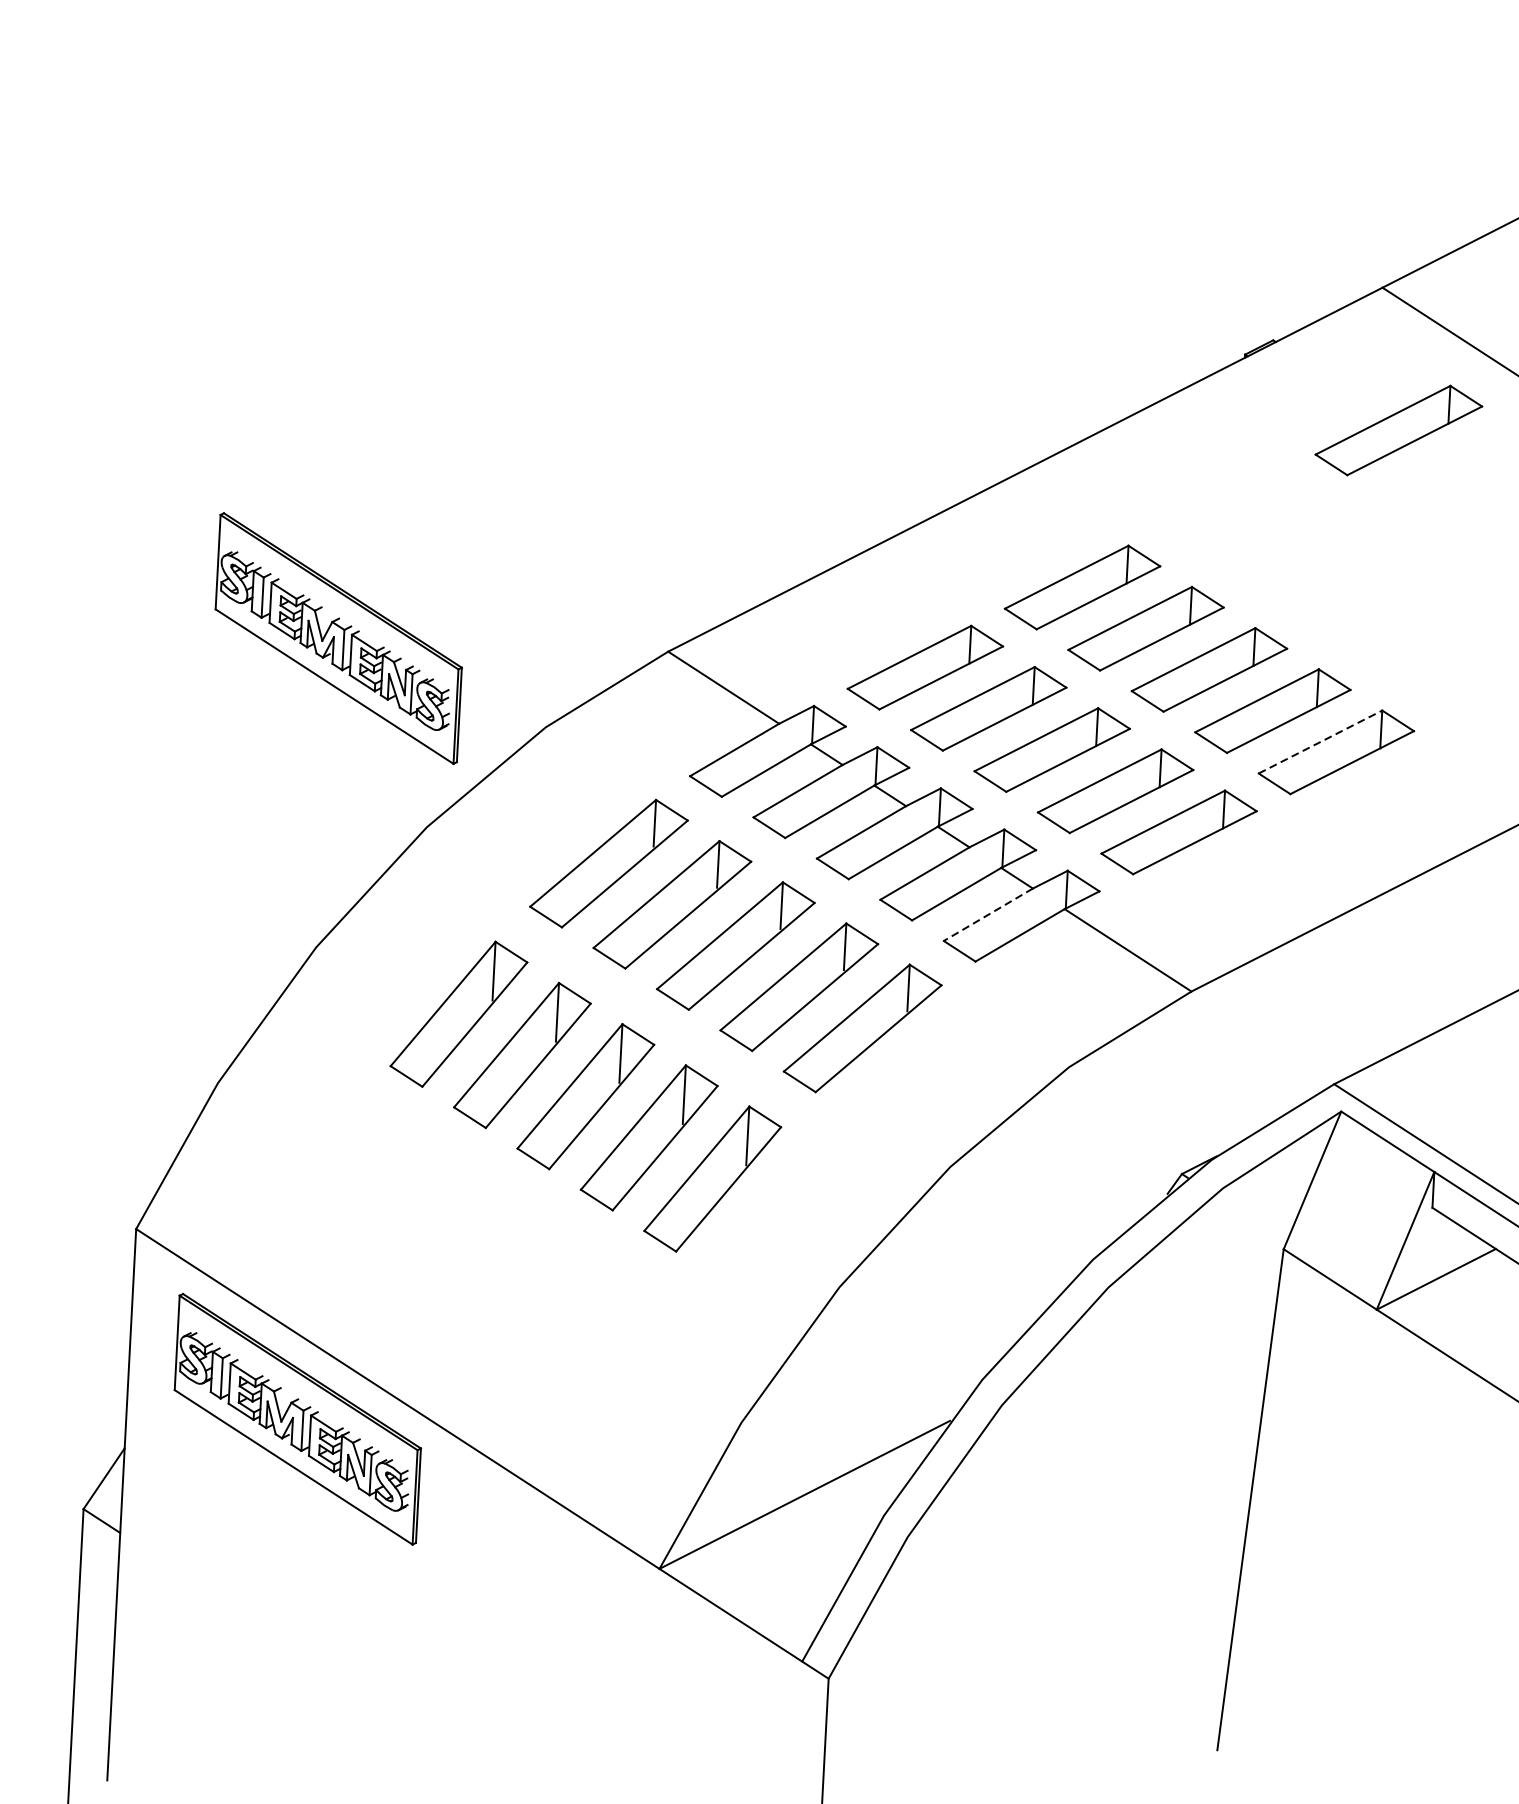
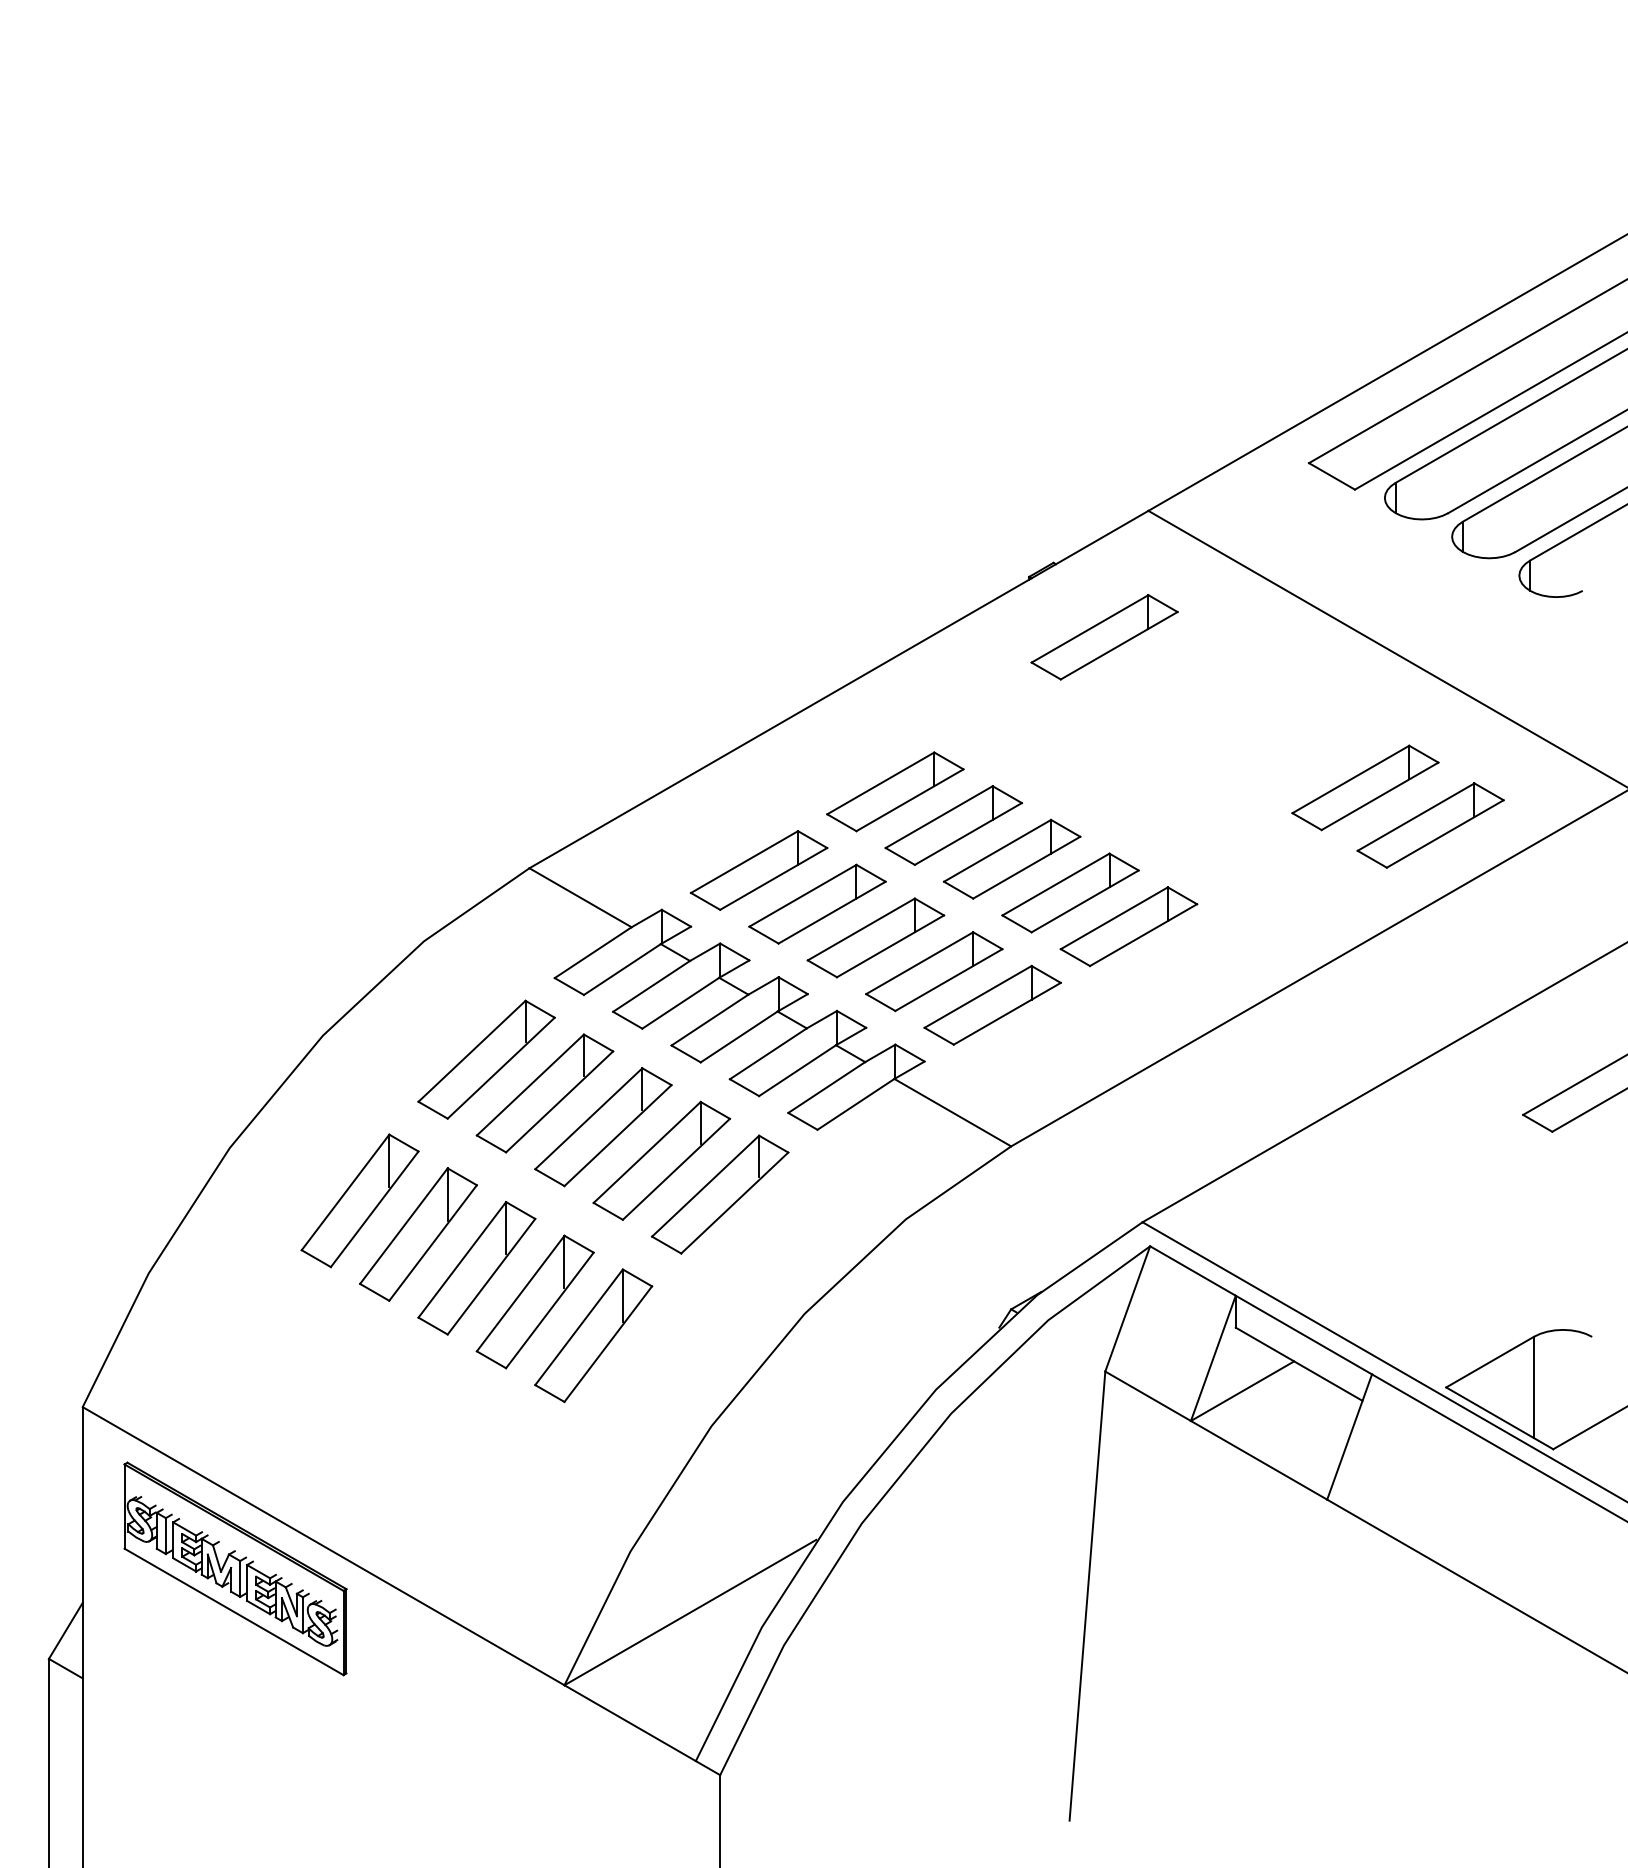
part: (1398, 430) -> (1104, 637), moved
part: (338, 638) -> (235, 871), removed
line: (1320, 742) -> (1114, 918), dashed -> solid
line: (988, 914) -> (826, 1087), dashed -> solid

